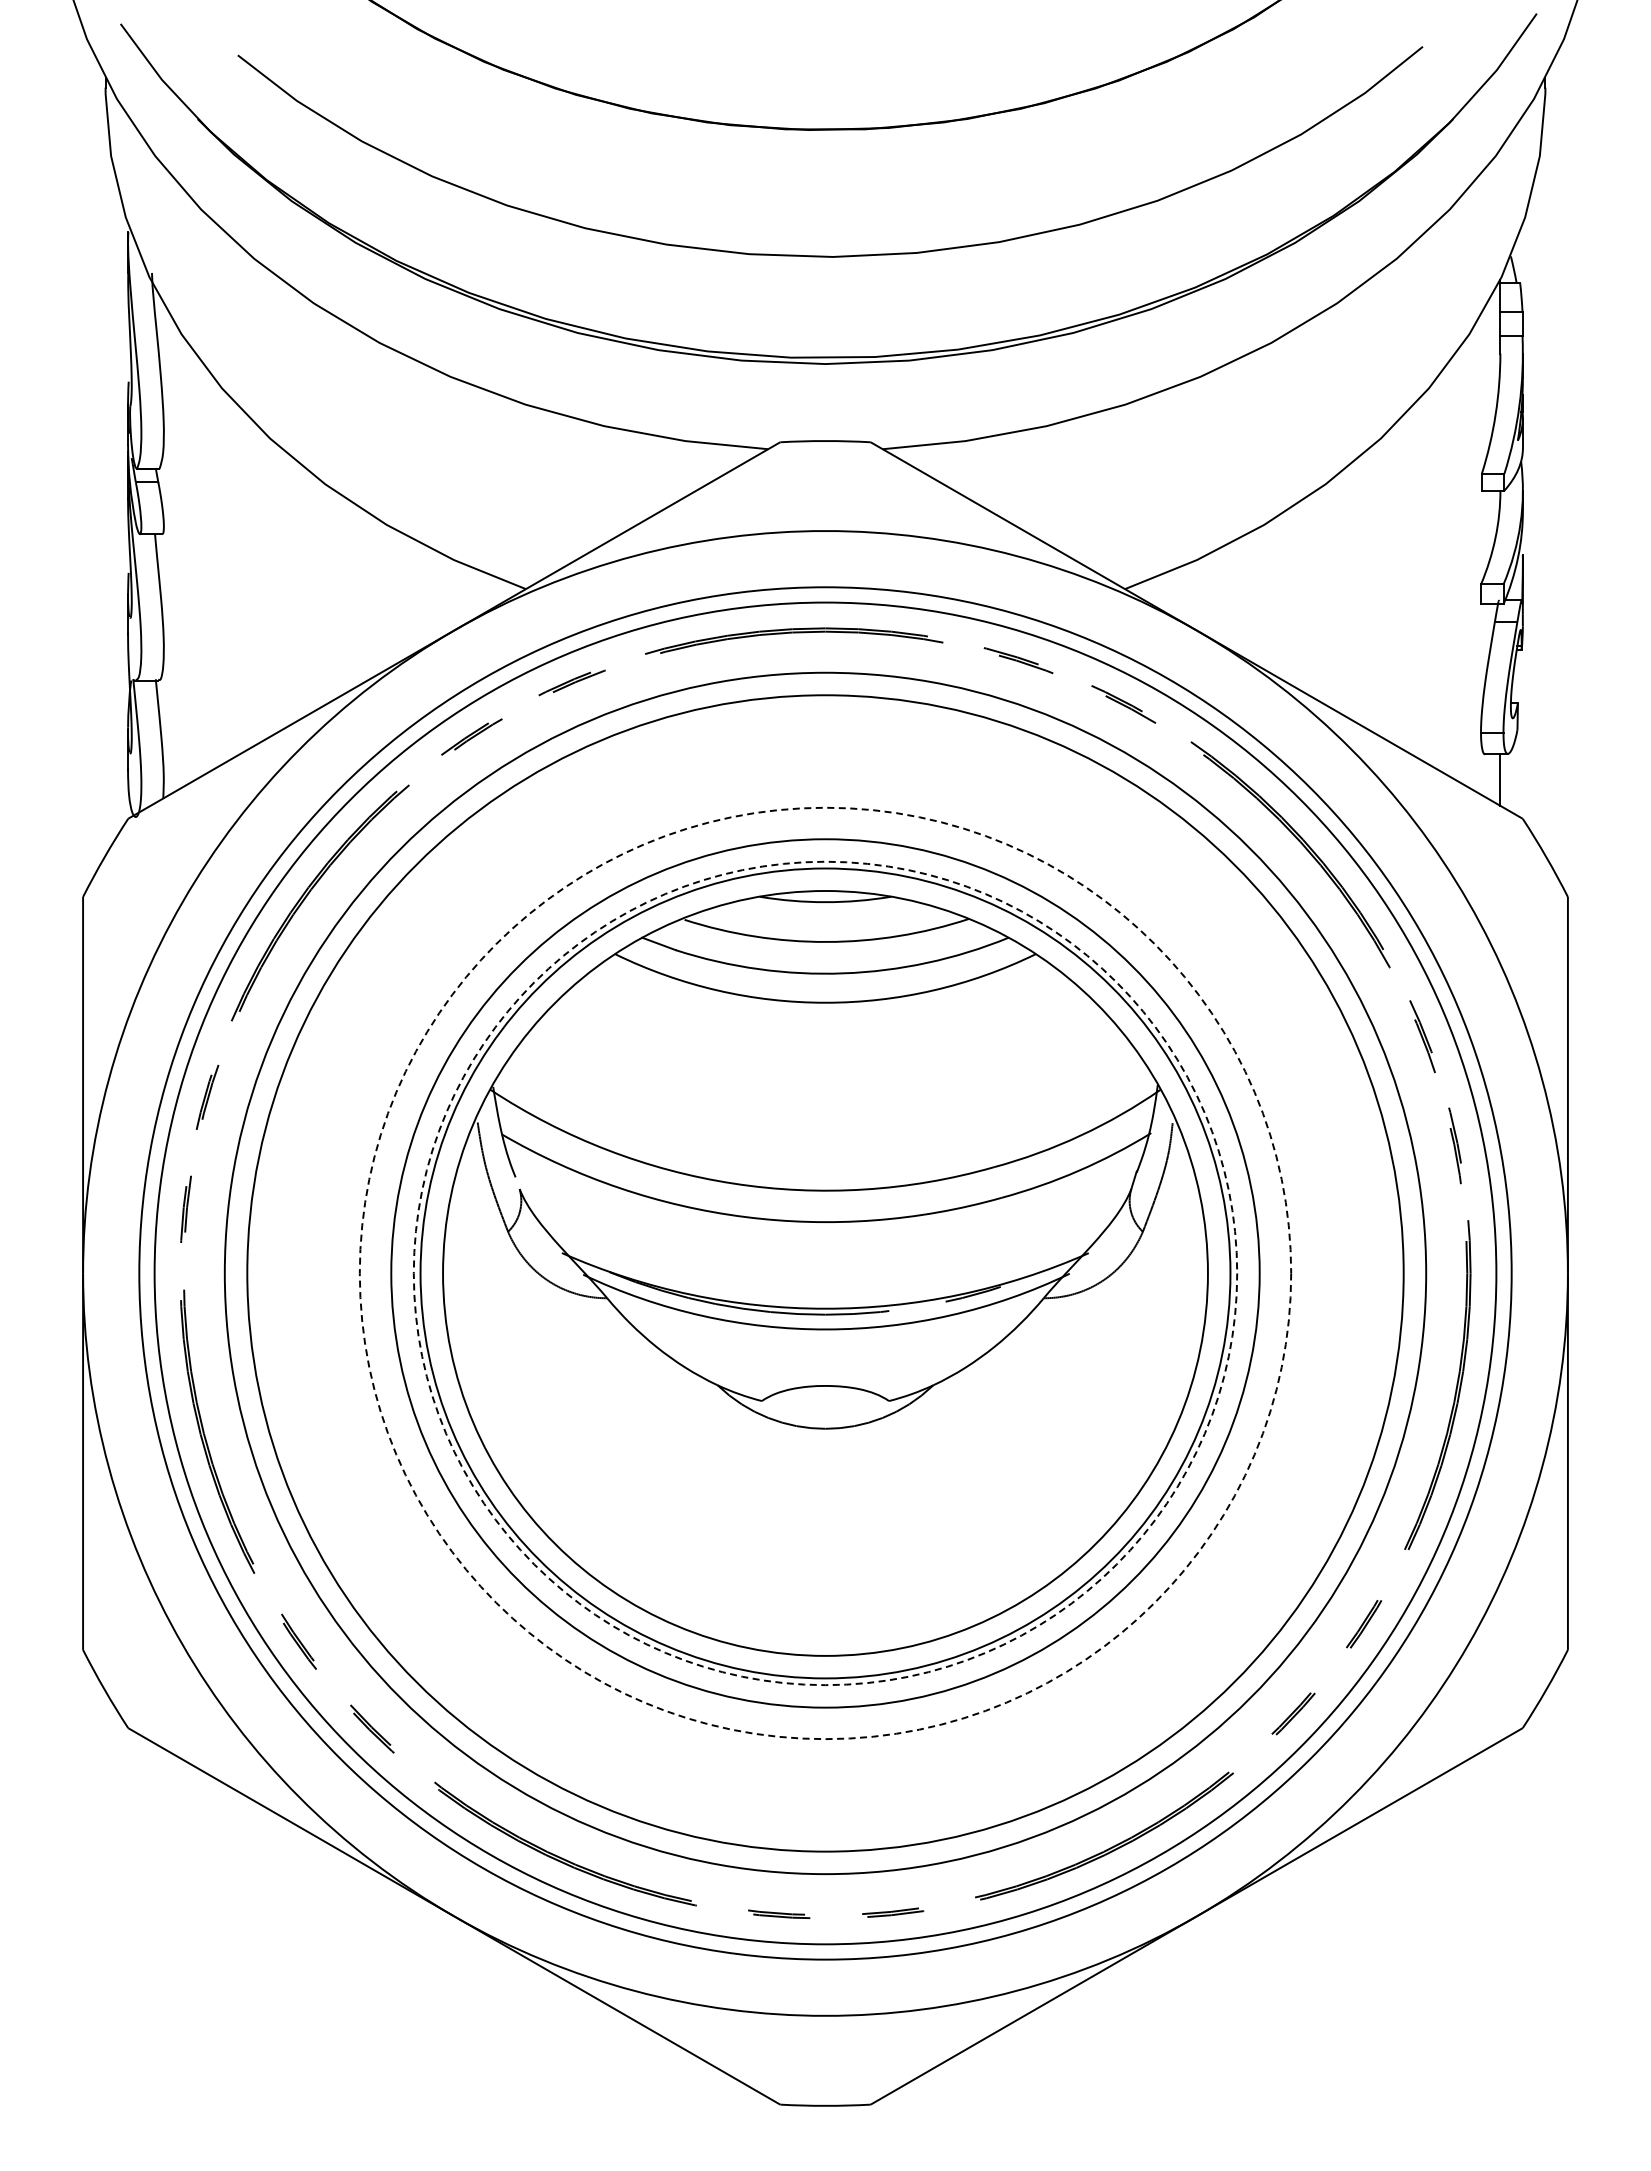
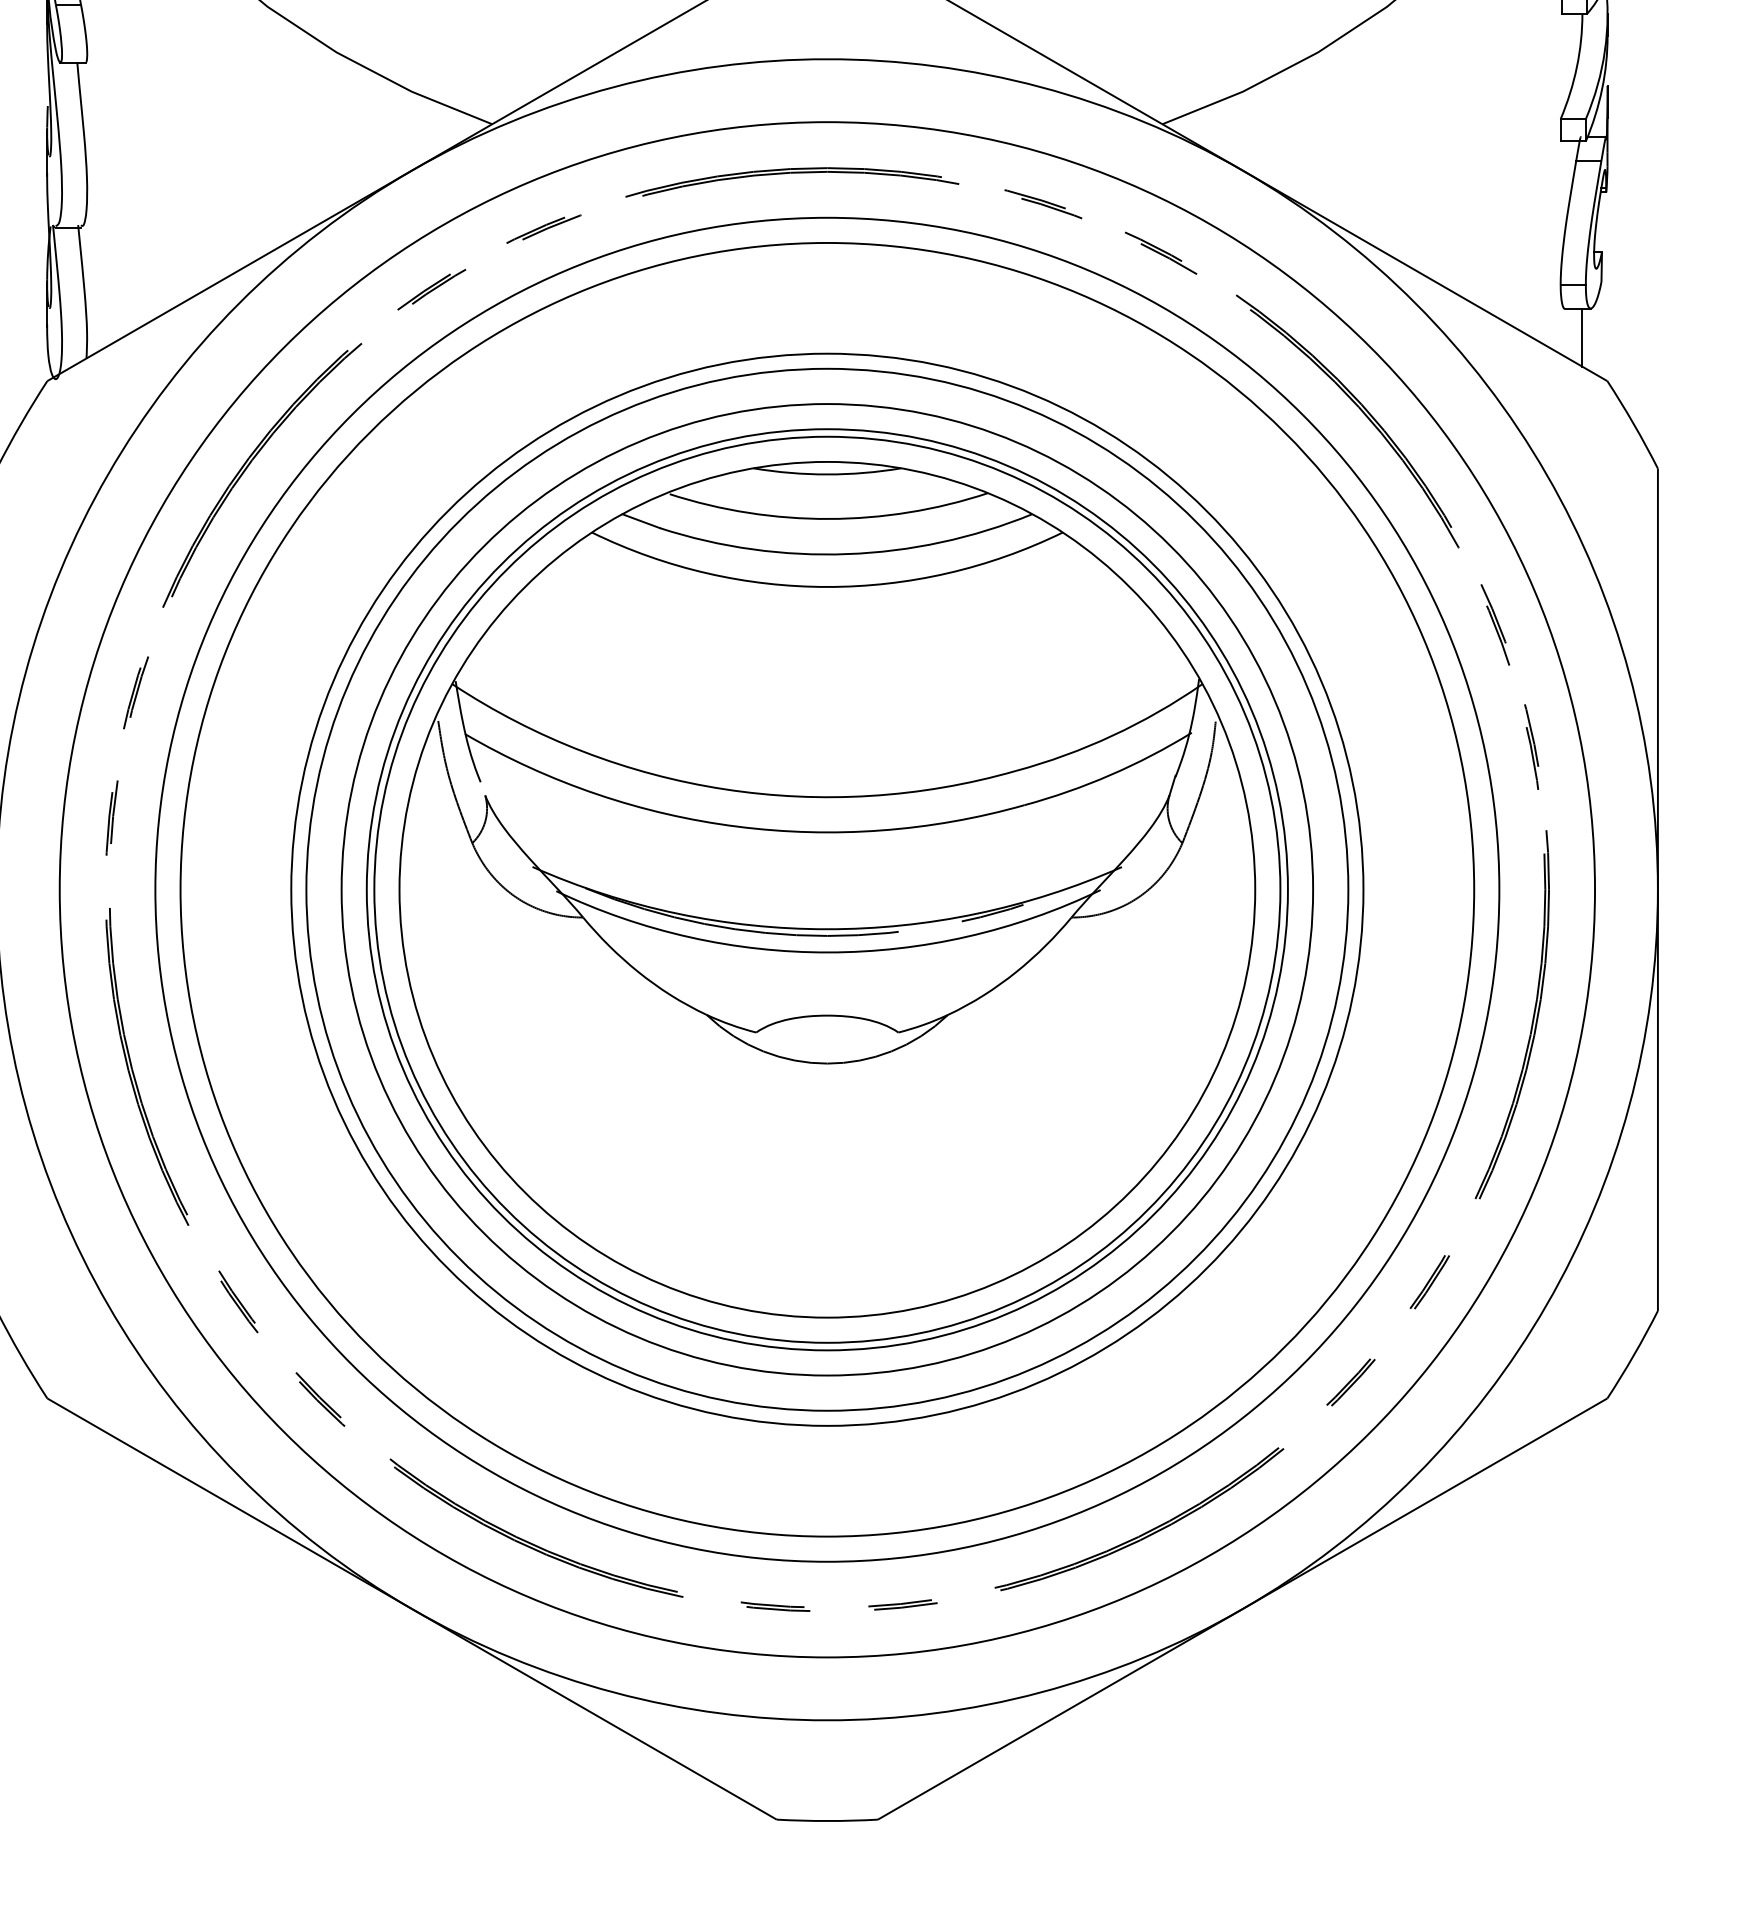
circle: (825, 1273) -> (827, 889), dashed -> solid
circle: (825, 1273) -> (827, 889), dashed -> solid
circle: (825, 1273) -> (827, 889), size x0.71

